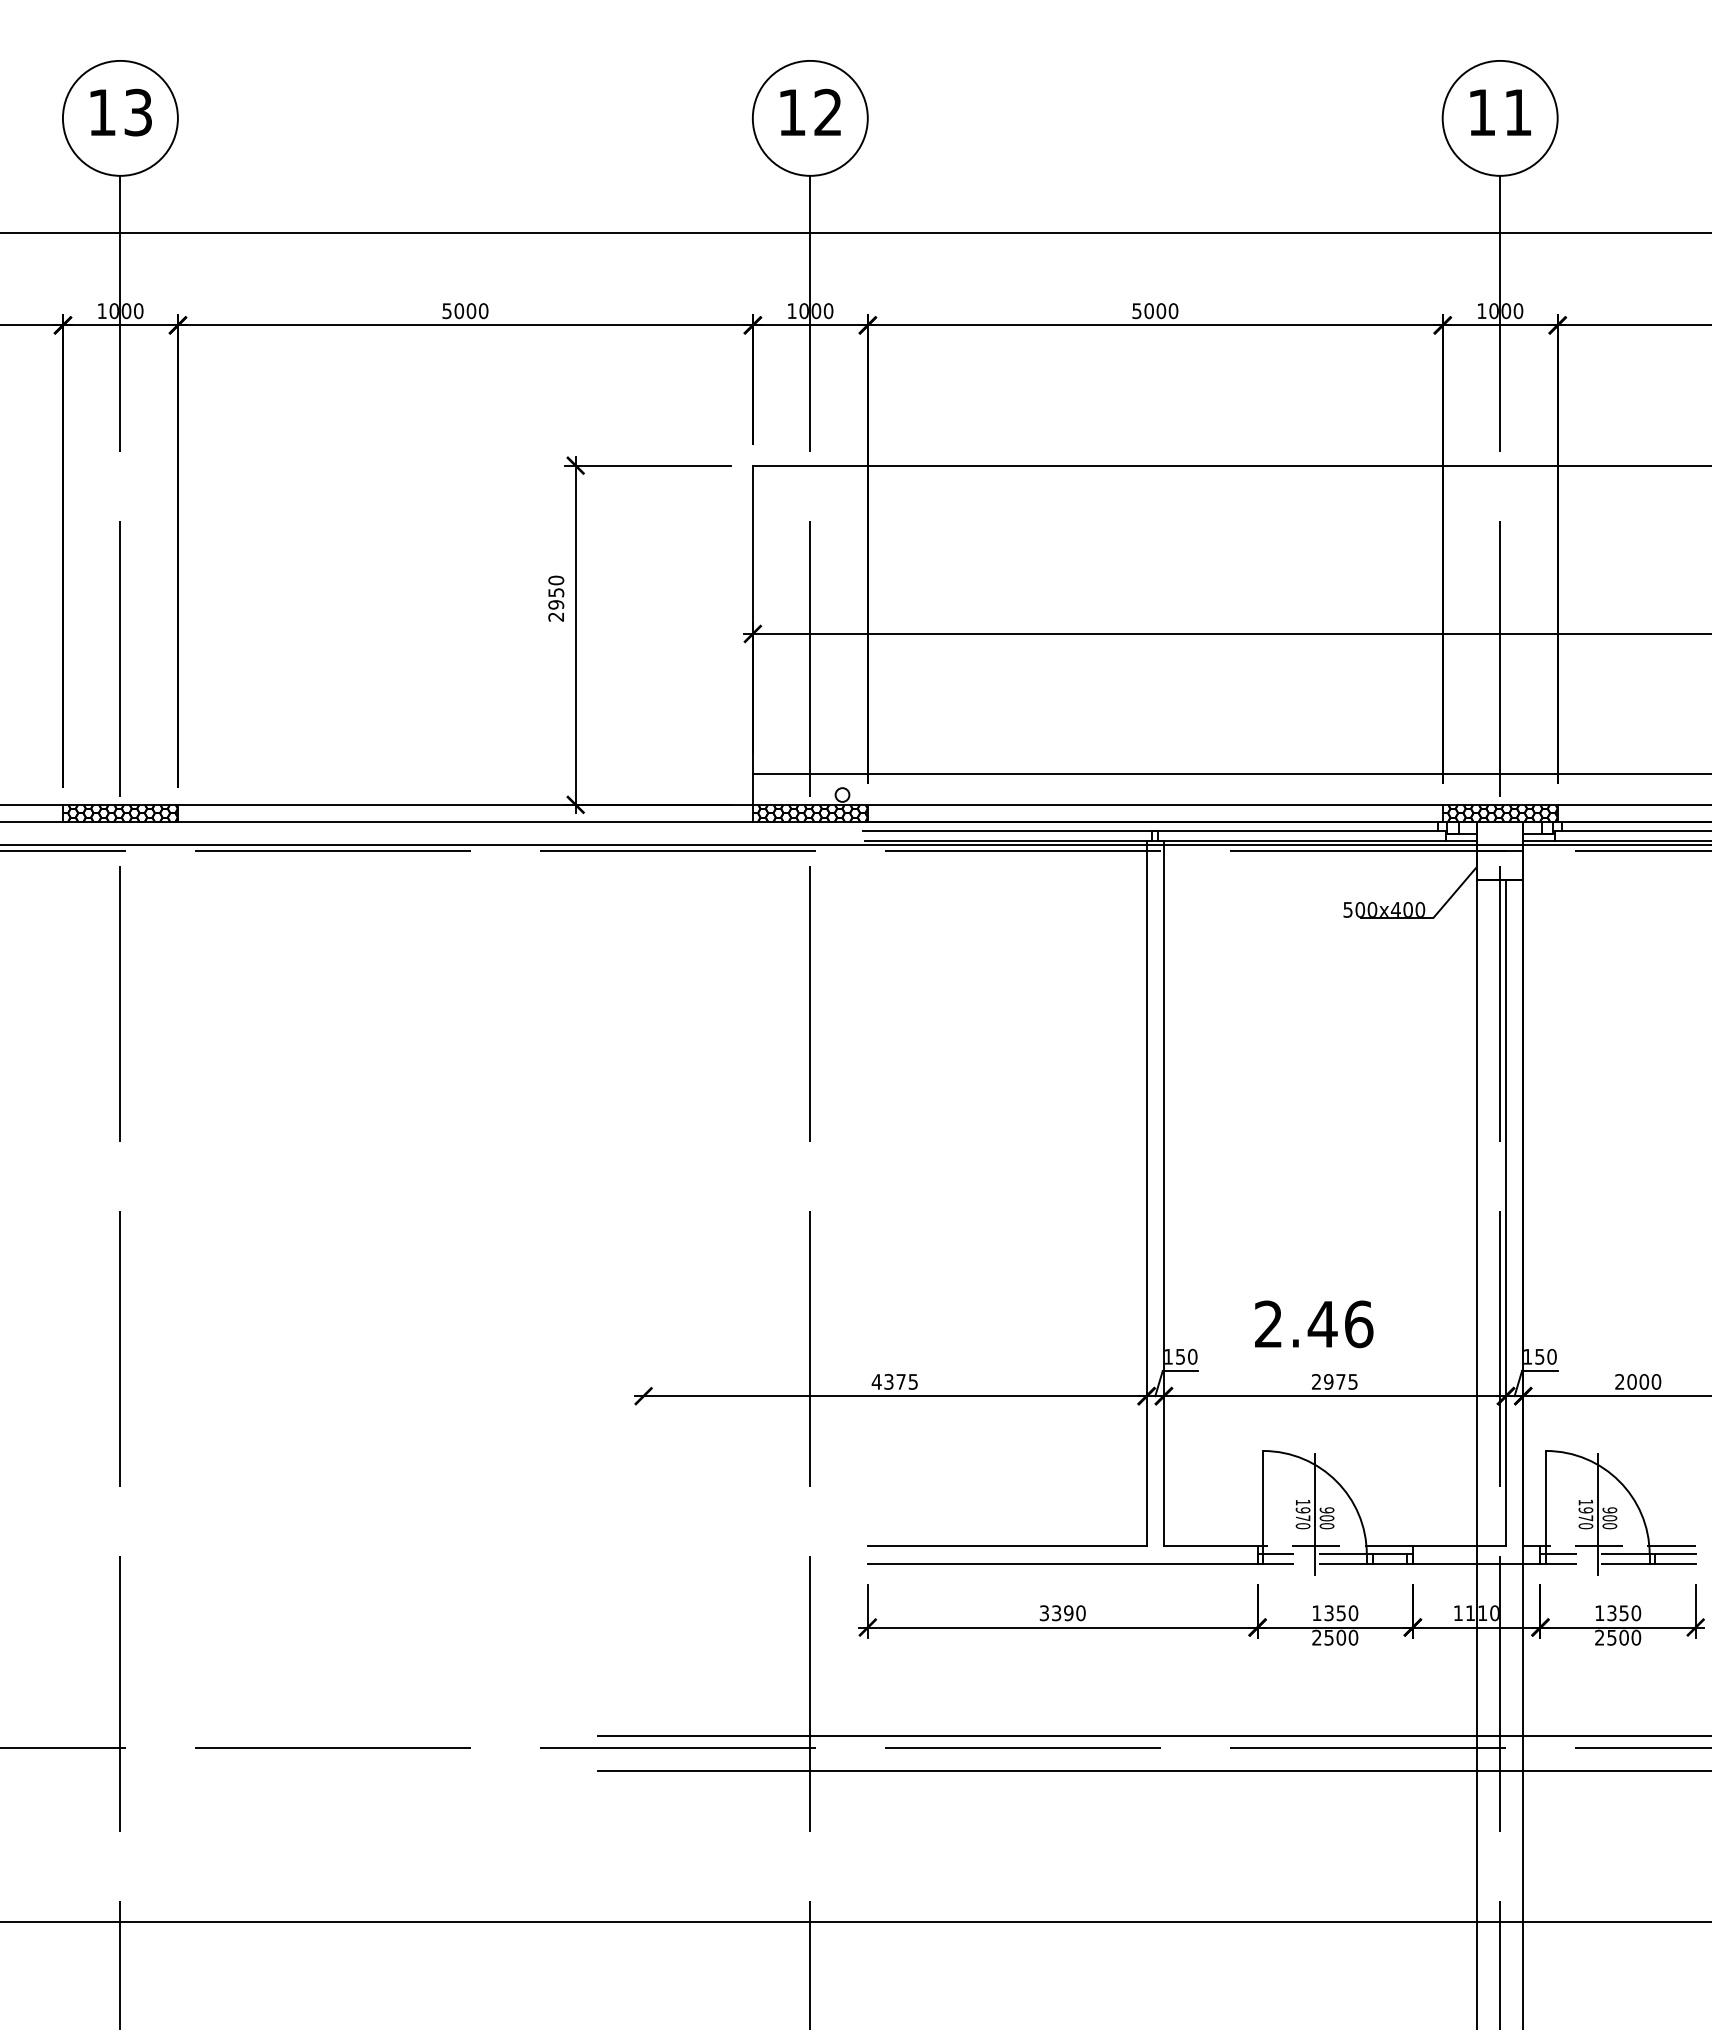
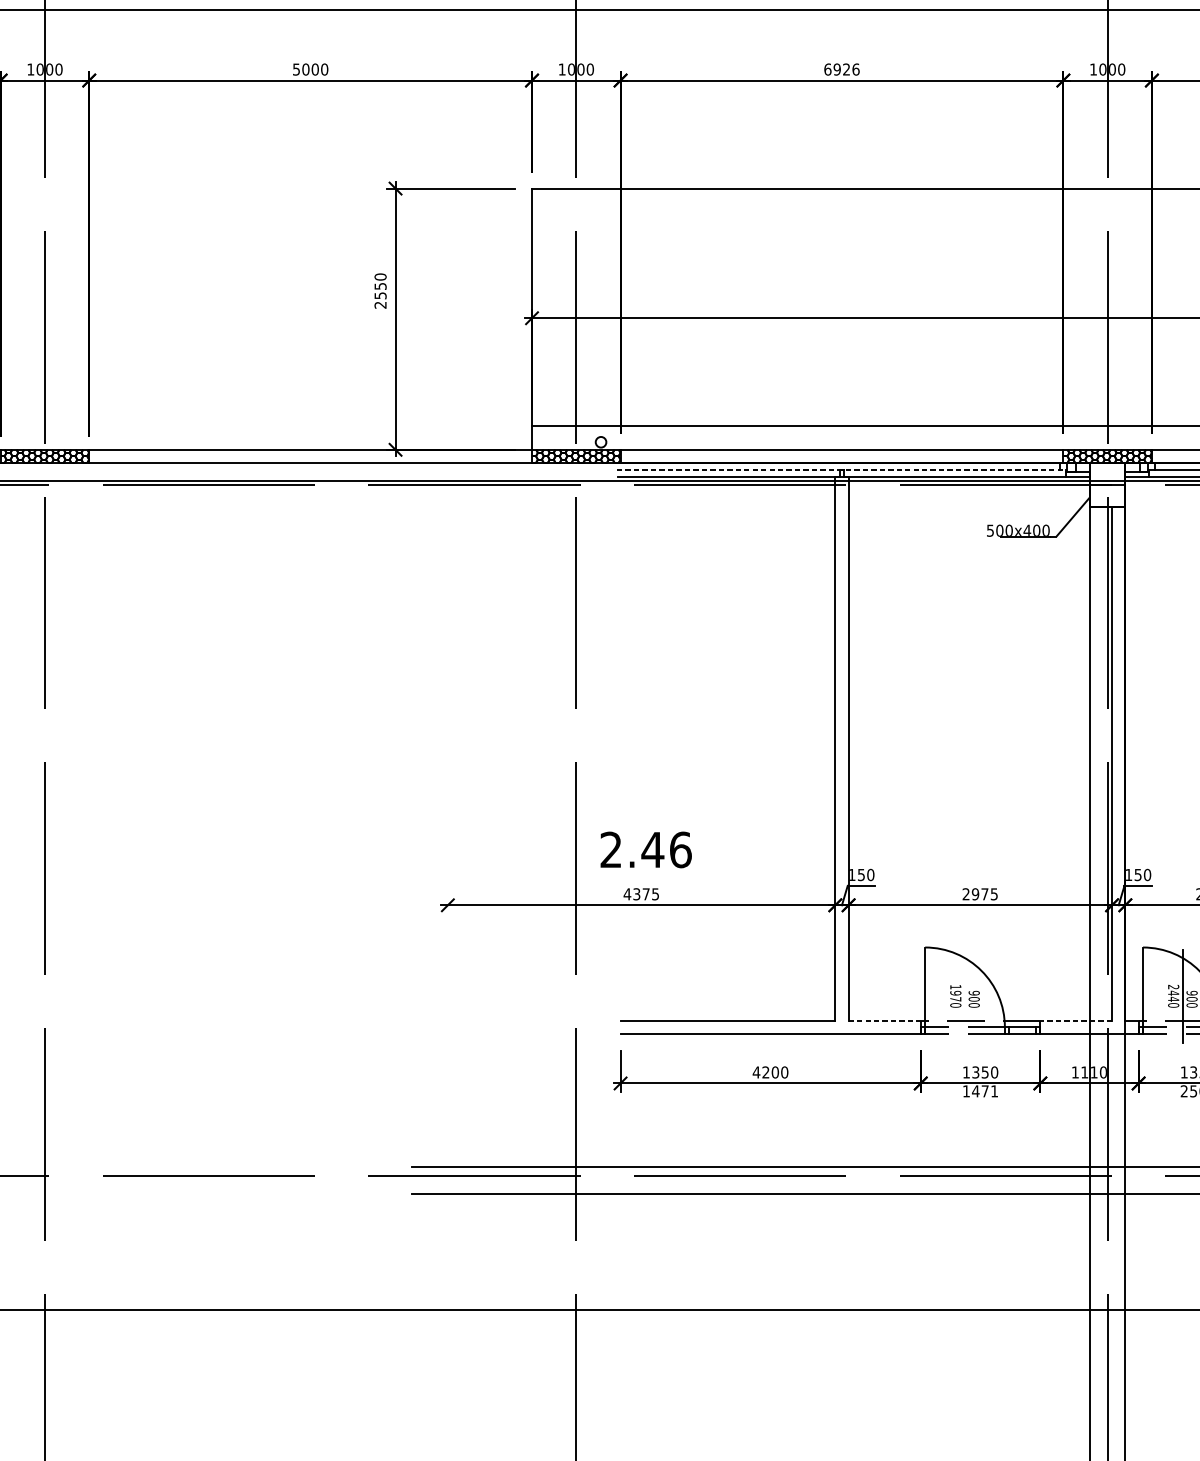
text: (1155, 311) -> (842, 69), 5000 -> 6926
text: (555, 604) -> (380, 295), 2950 -> 2550
line: (1155, 831) -> (842, 470), solid -> dashed
text: (1314, 1324) -> (646, 850), moved
text: (1585, 1510) -> (1173, 993), 1970 -> 2440
line: (1315, 1514) -> (965, 996), removed
line: (1210, 1546) -> (884, 1021), solid -> dashed
line: (1459, 1546) -> (1076, 1021), solid -> dashed
text: (1056, 1613) -> (765, 1072), 3390 -> 4200
text: (1335, 1637) -> (980, 1091), 2500 -> 1471

